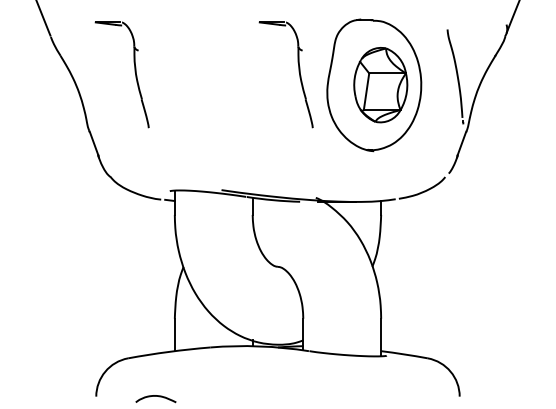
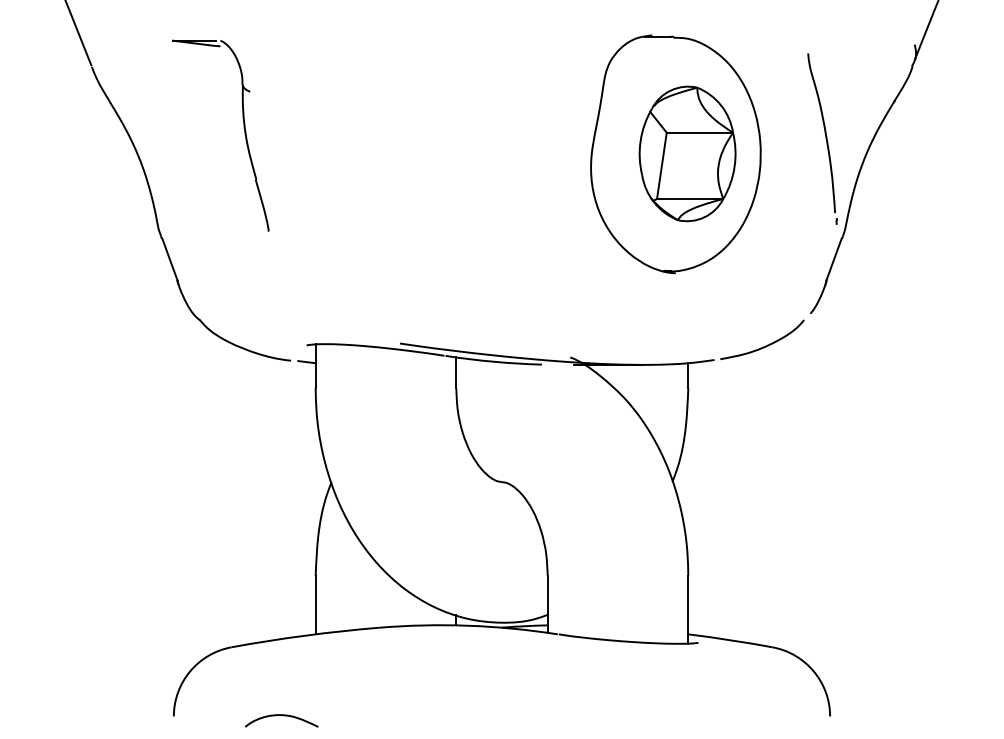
part: (298, 72) -> (539, 131), removed

